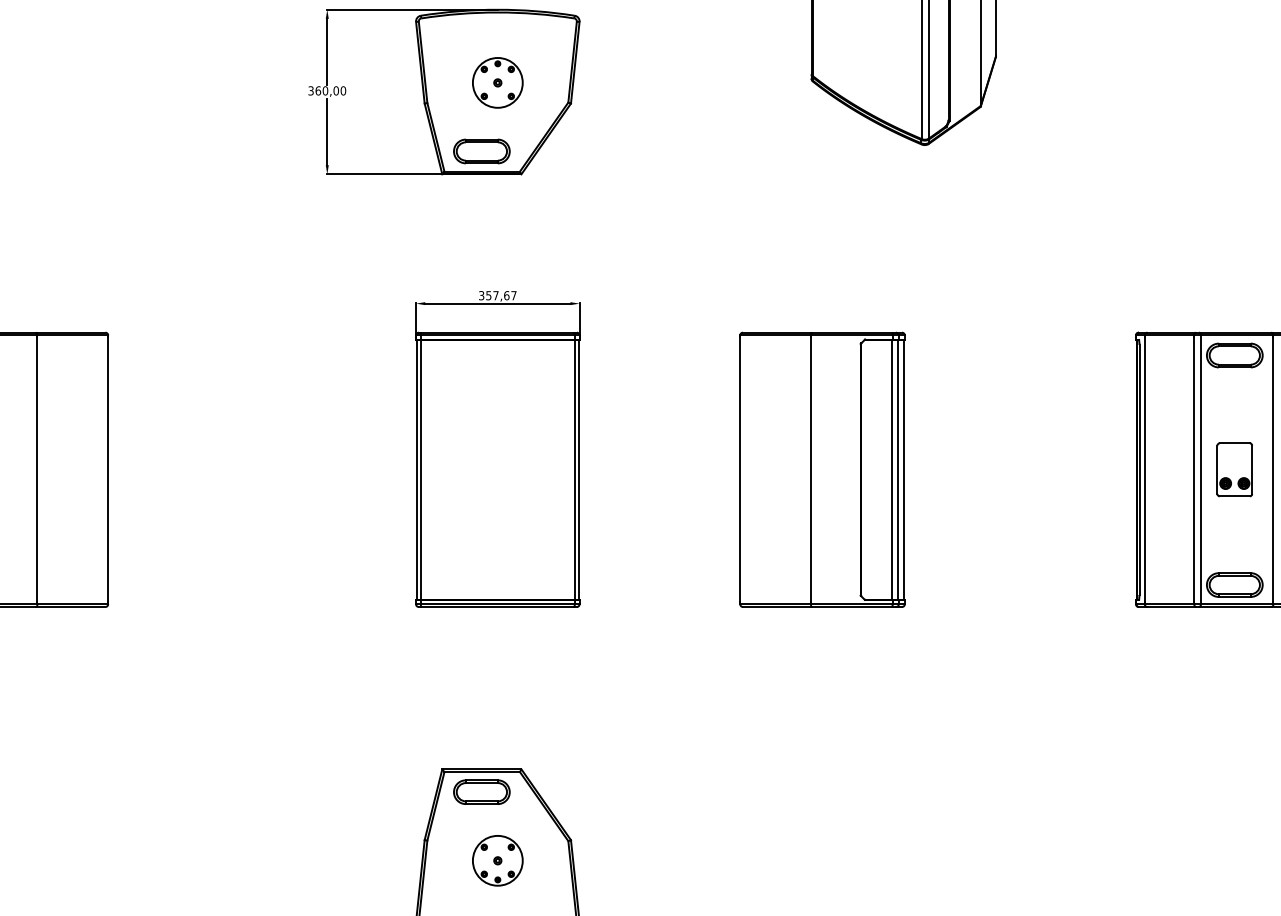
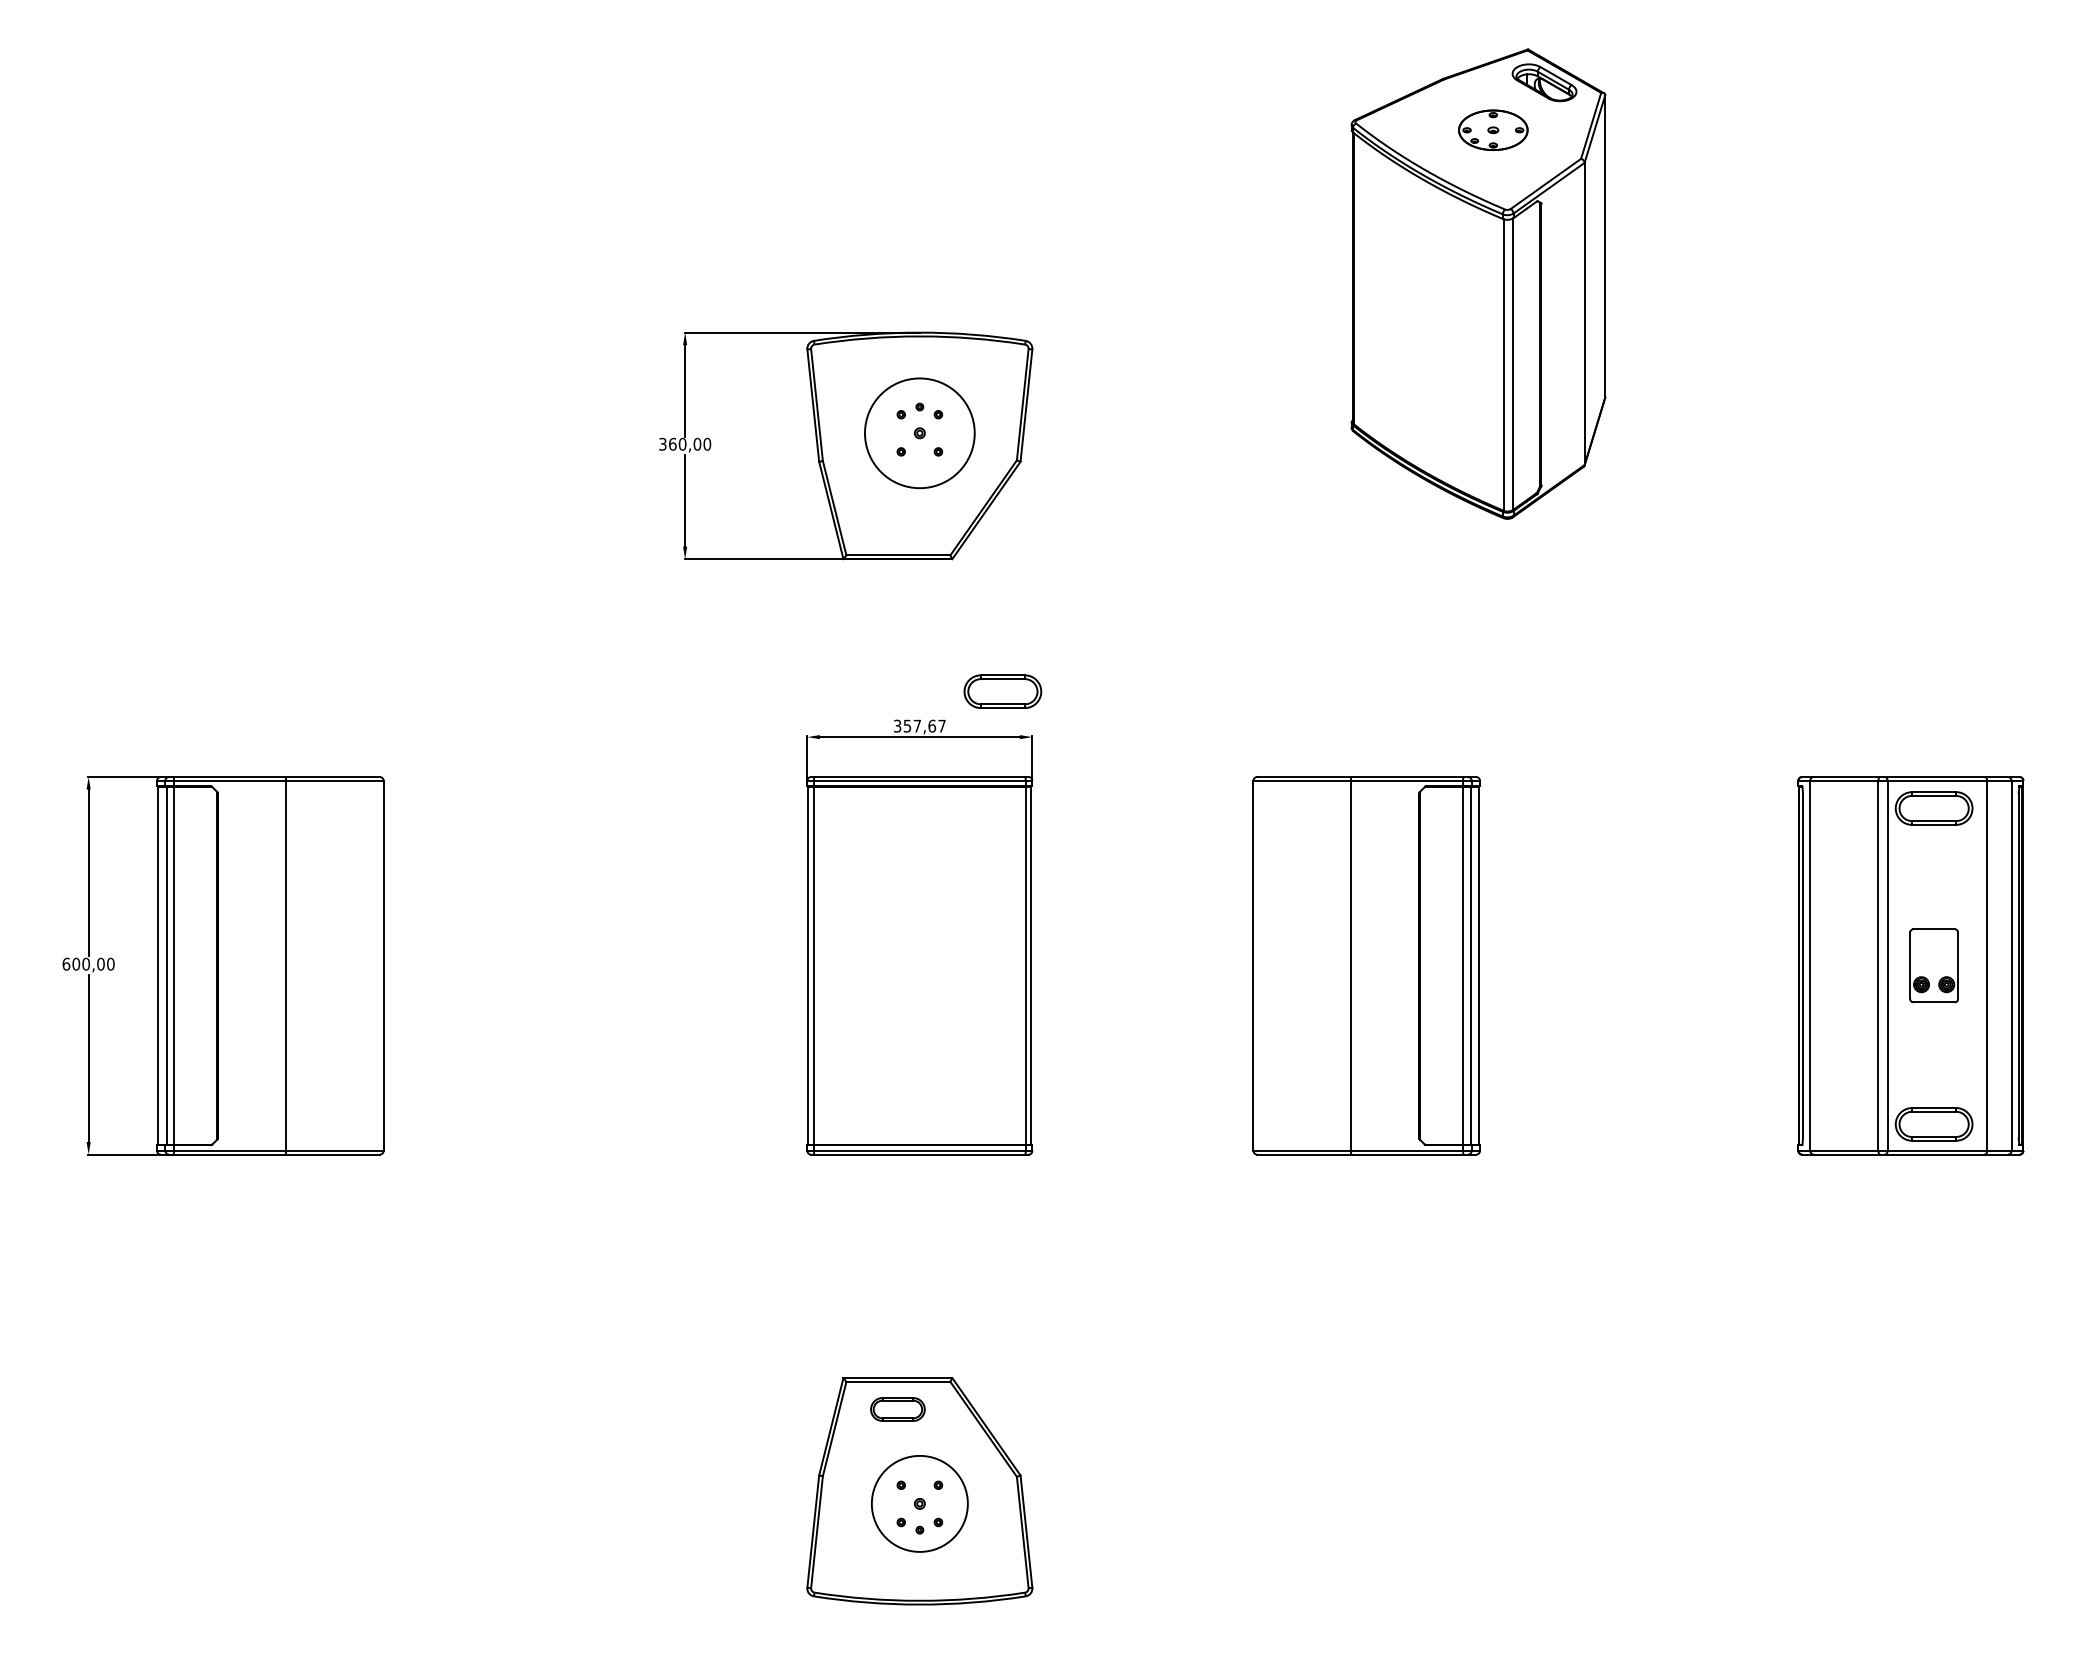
circle: (497, 83) -> (919, 433), size x1.6
part: (481, 151) -> (1002, 691), moved
part: (481, 792) -> (897, 1409), size x0.7
circle: (497, 860) -> (919, 1503), size x1.4

